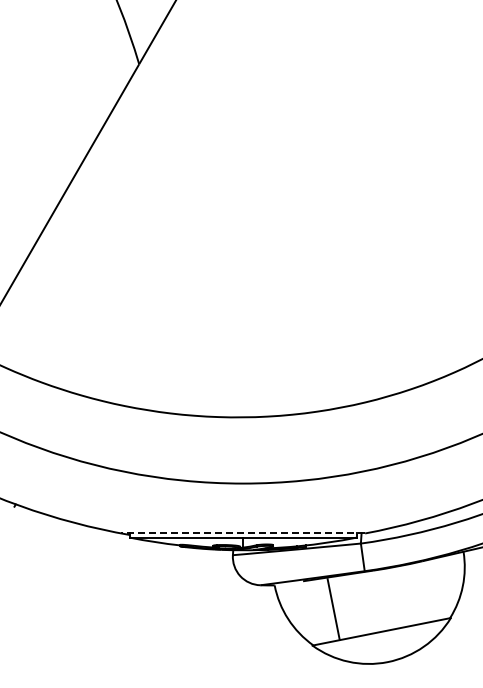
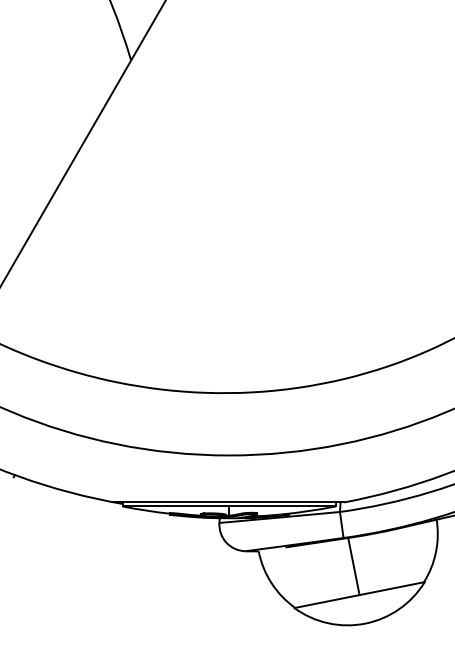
line: (243, 533) -> (229, 502), dashed -> solid
line: (333, 609) -> (353, 566), moved

